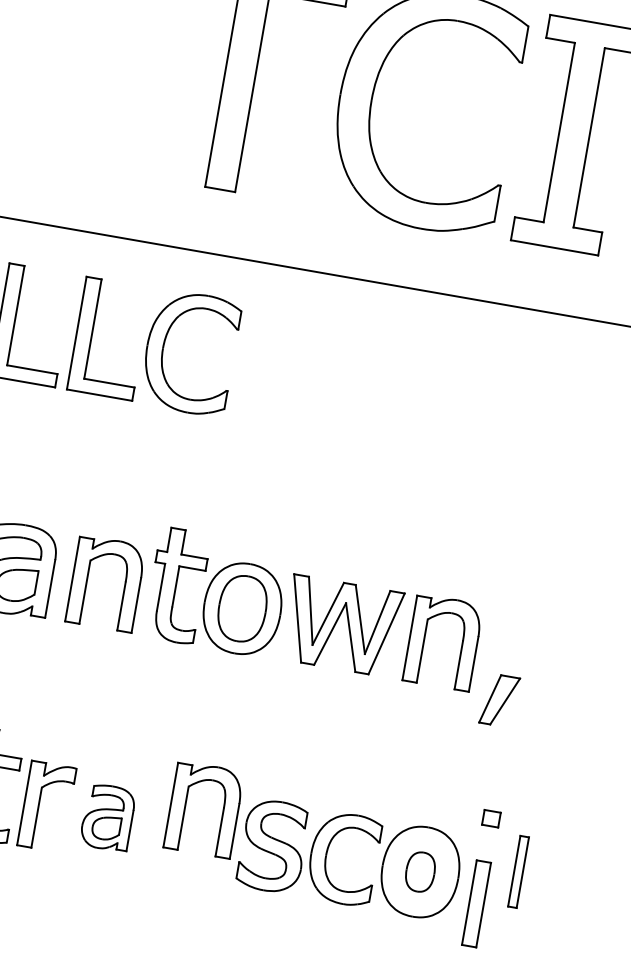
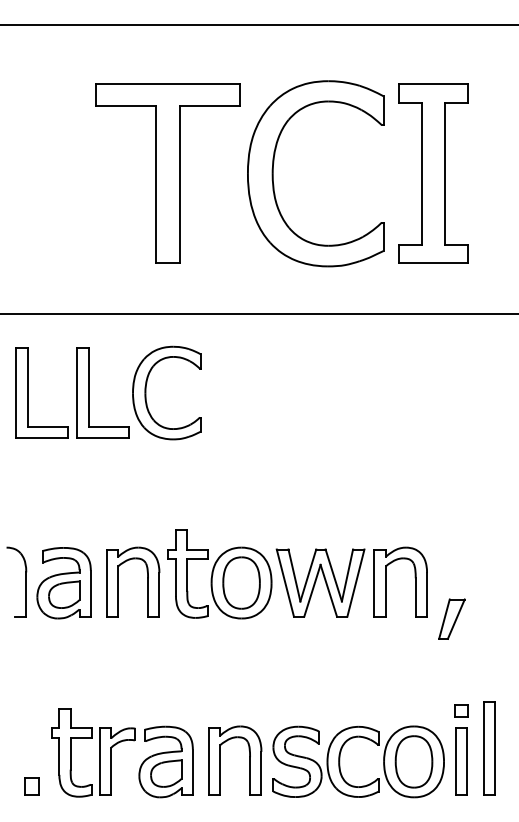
part: (222, 812) -> (249, 760), moved
part: (107, 816) -> (165, 761), size x1.43
part: (419, 871) -> (413, 761), size x1.67
part: (518, 871) -> (489, 748), size x1.67
part: (476, 903) -> (461, 761), moved

